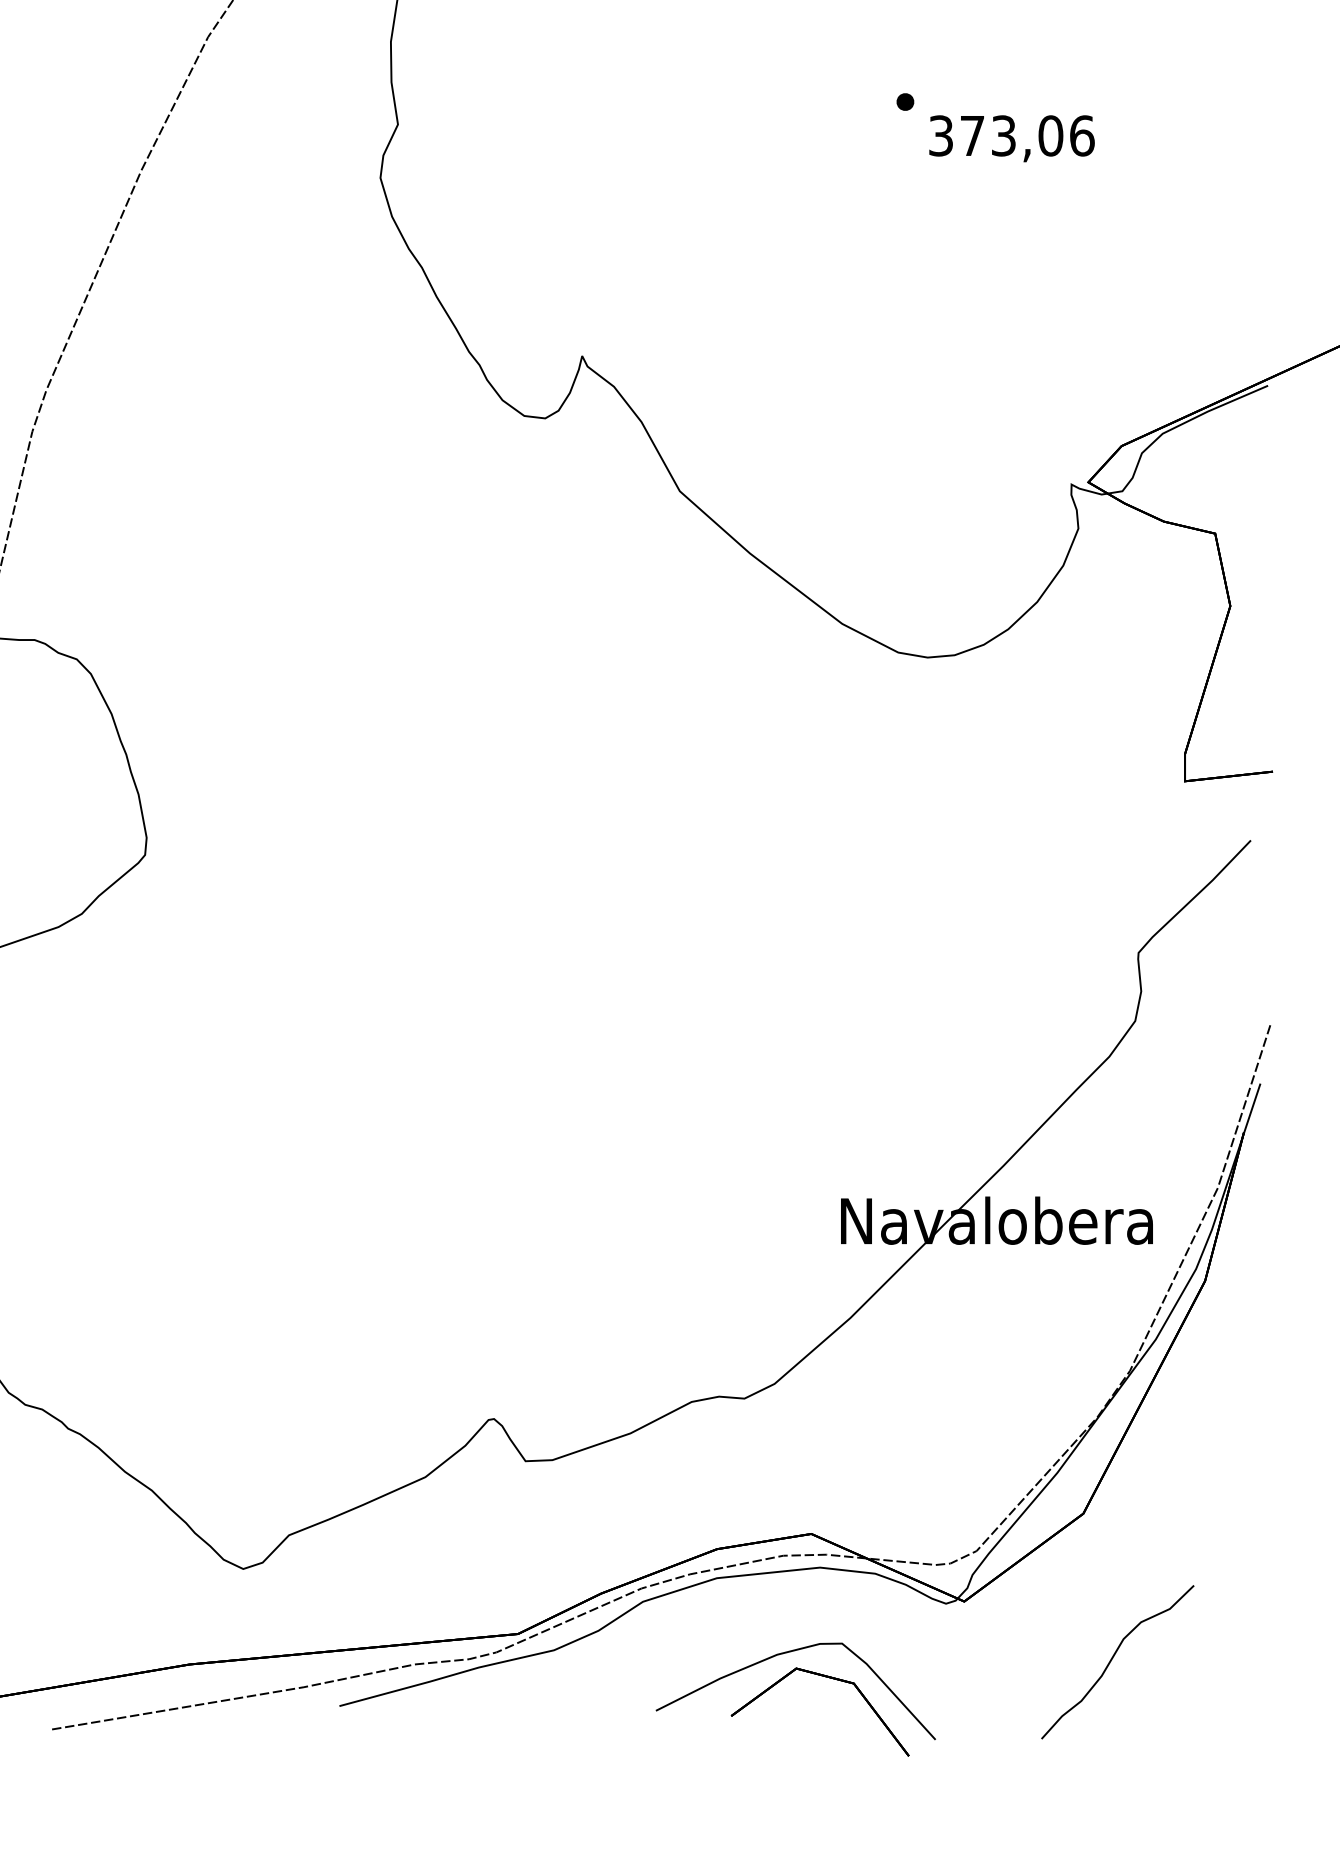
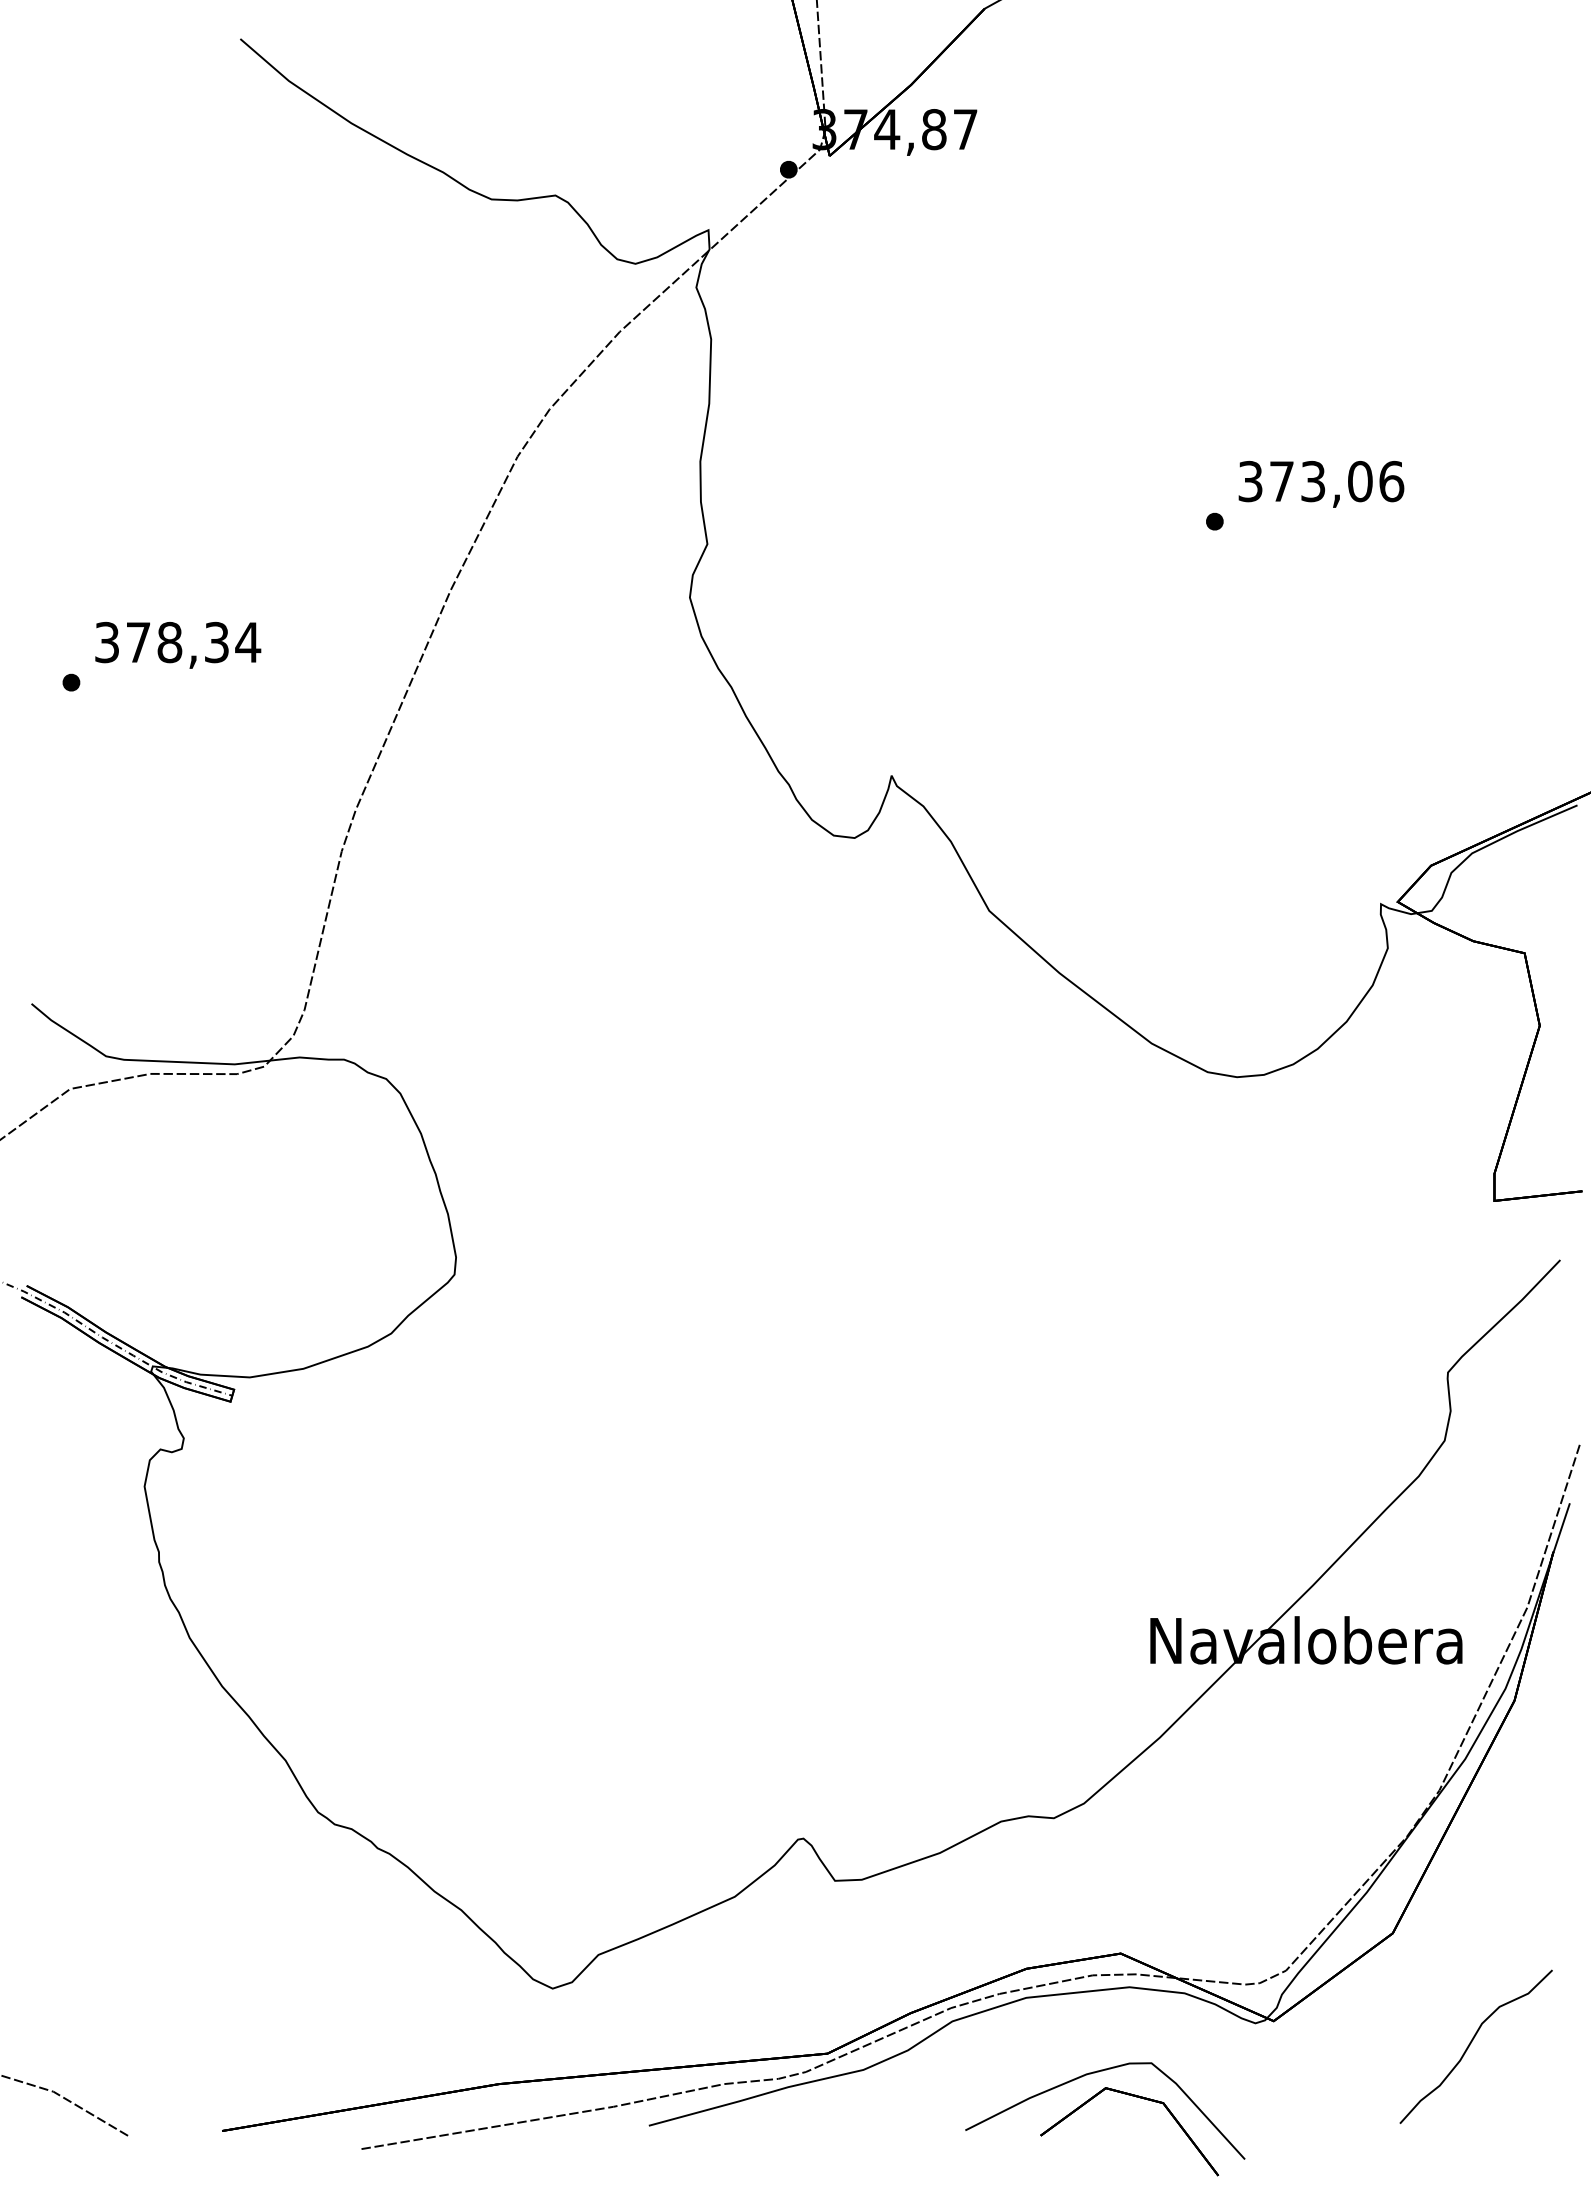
text: (1012, 138) -> (1321, 484), moved
curve: (1113, 1658) -> (1471, 2043), moved

